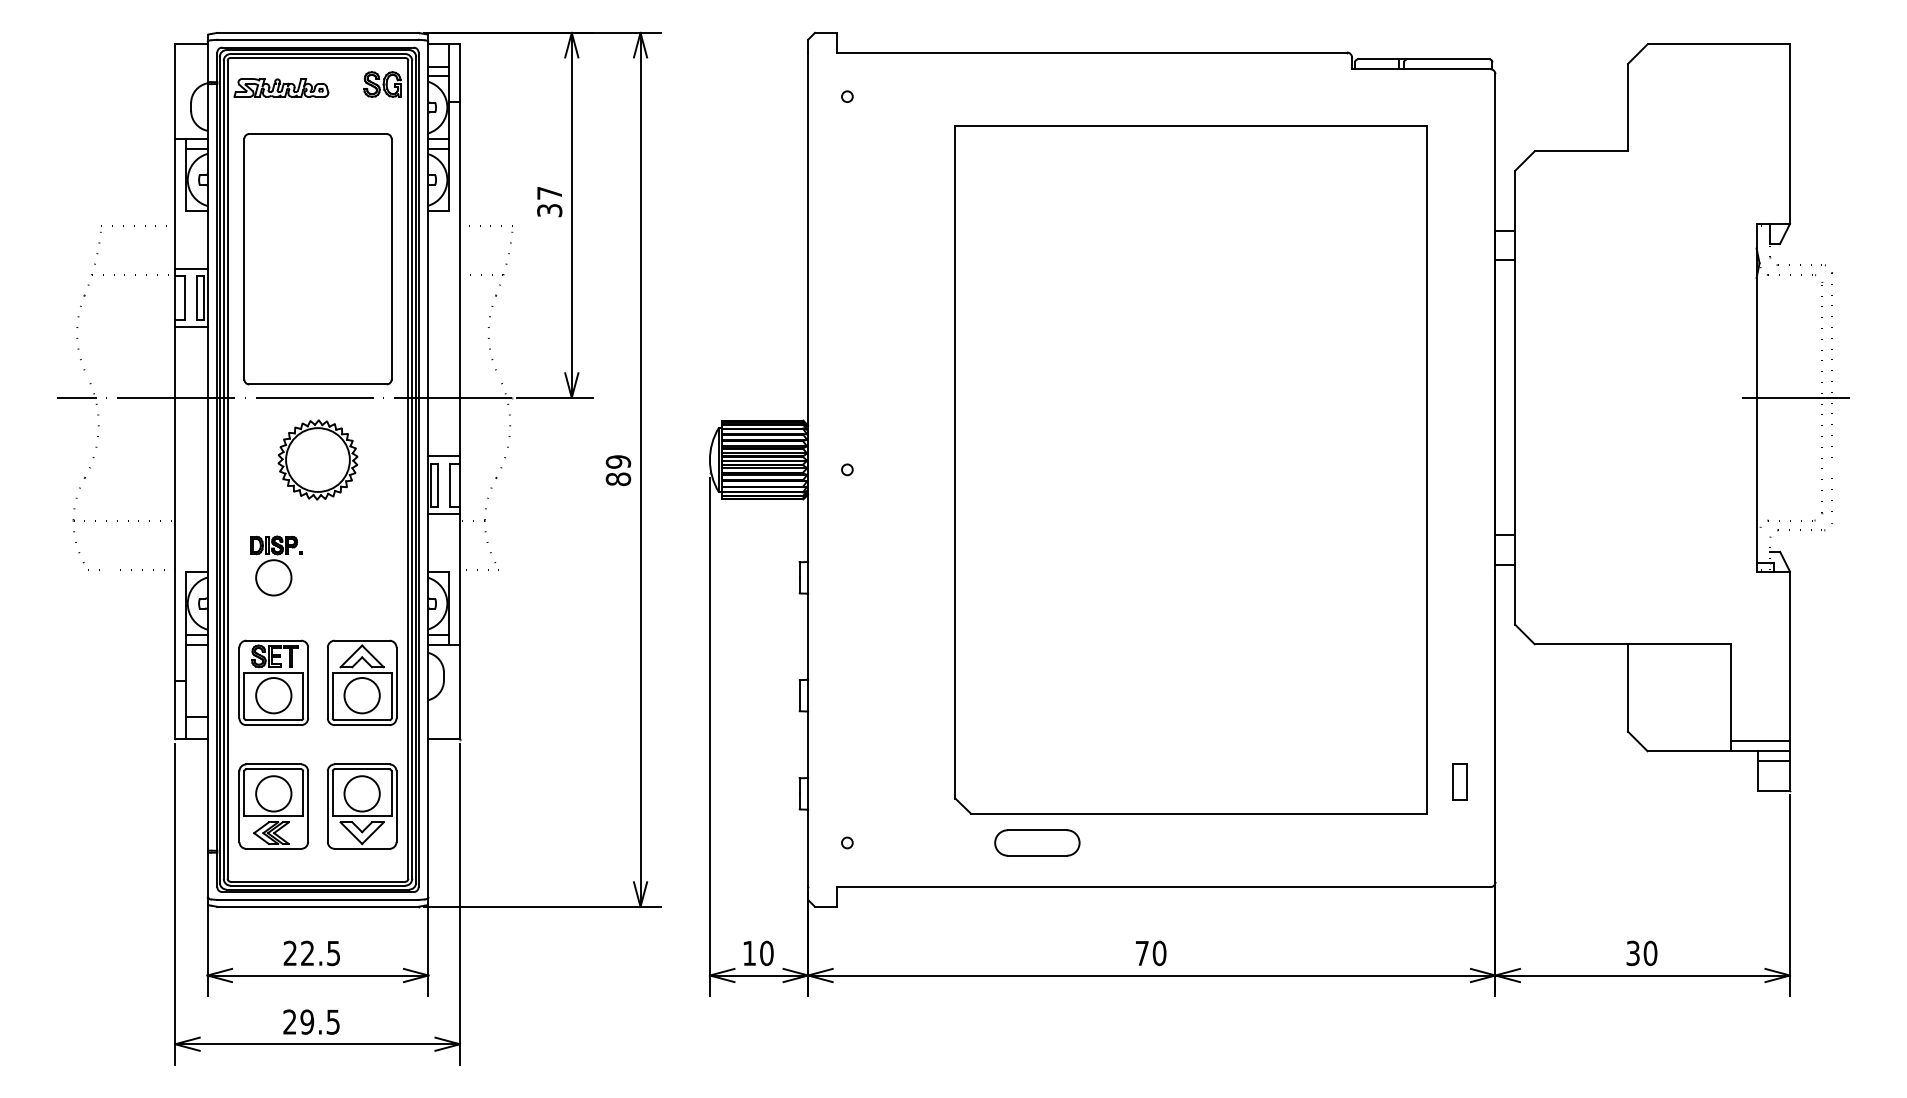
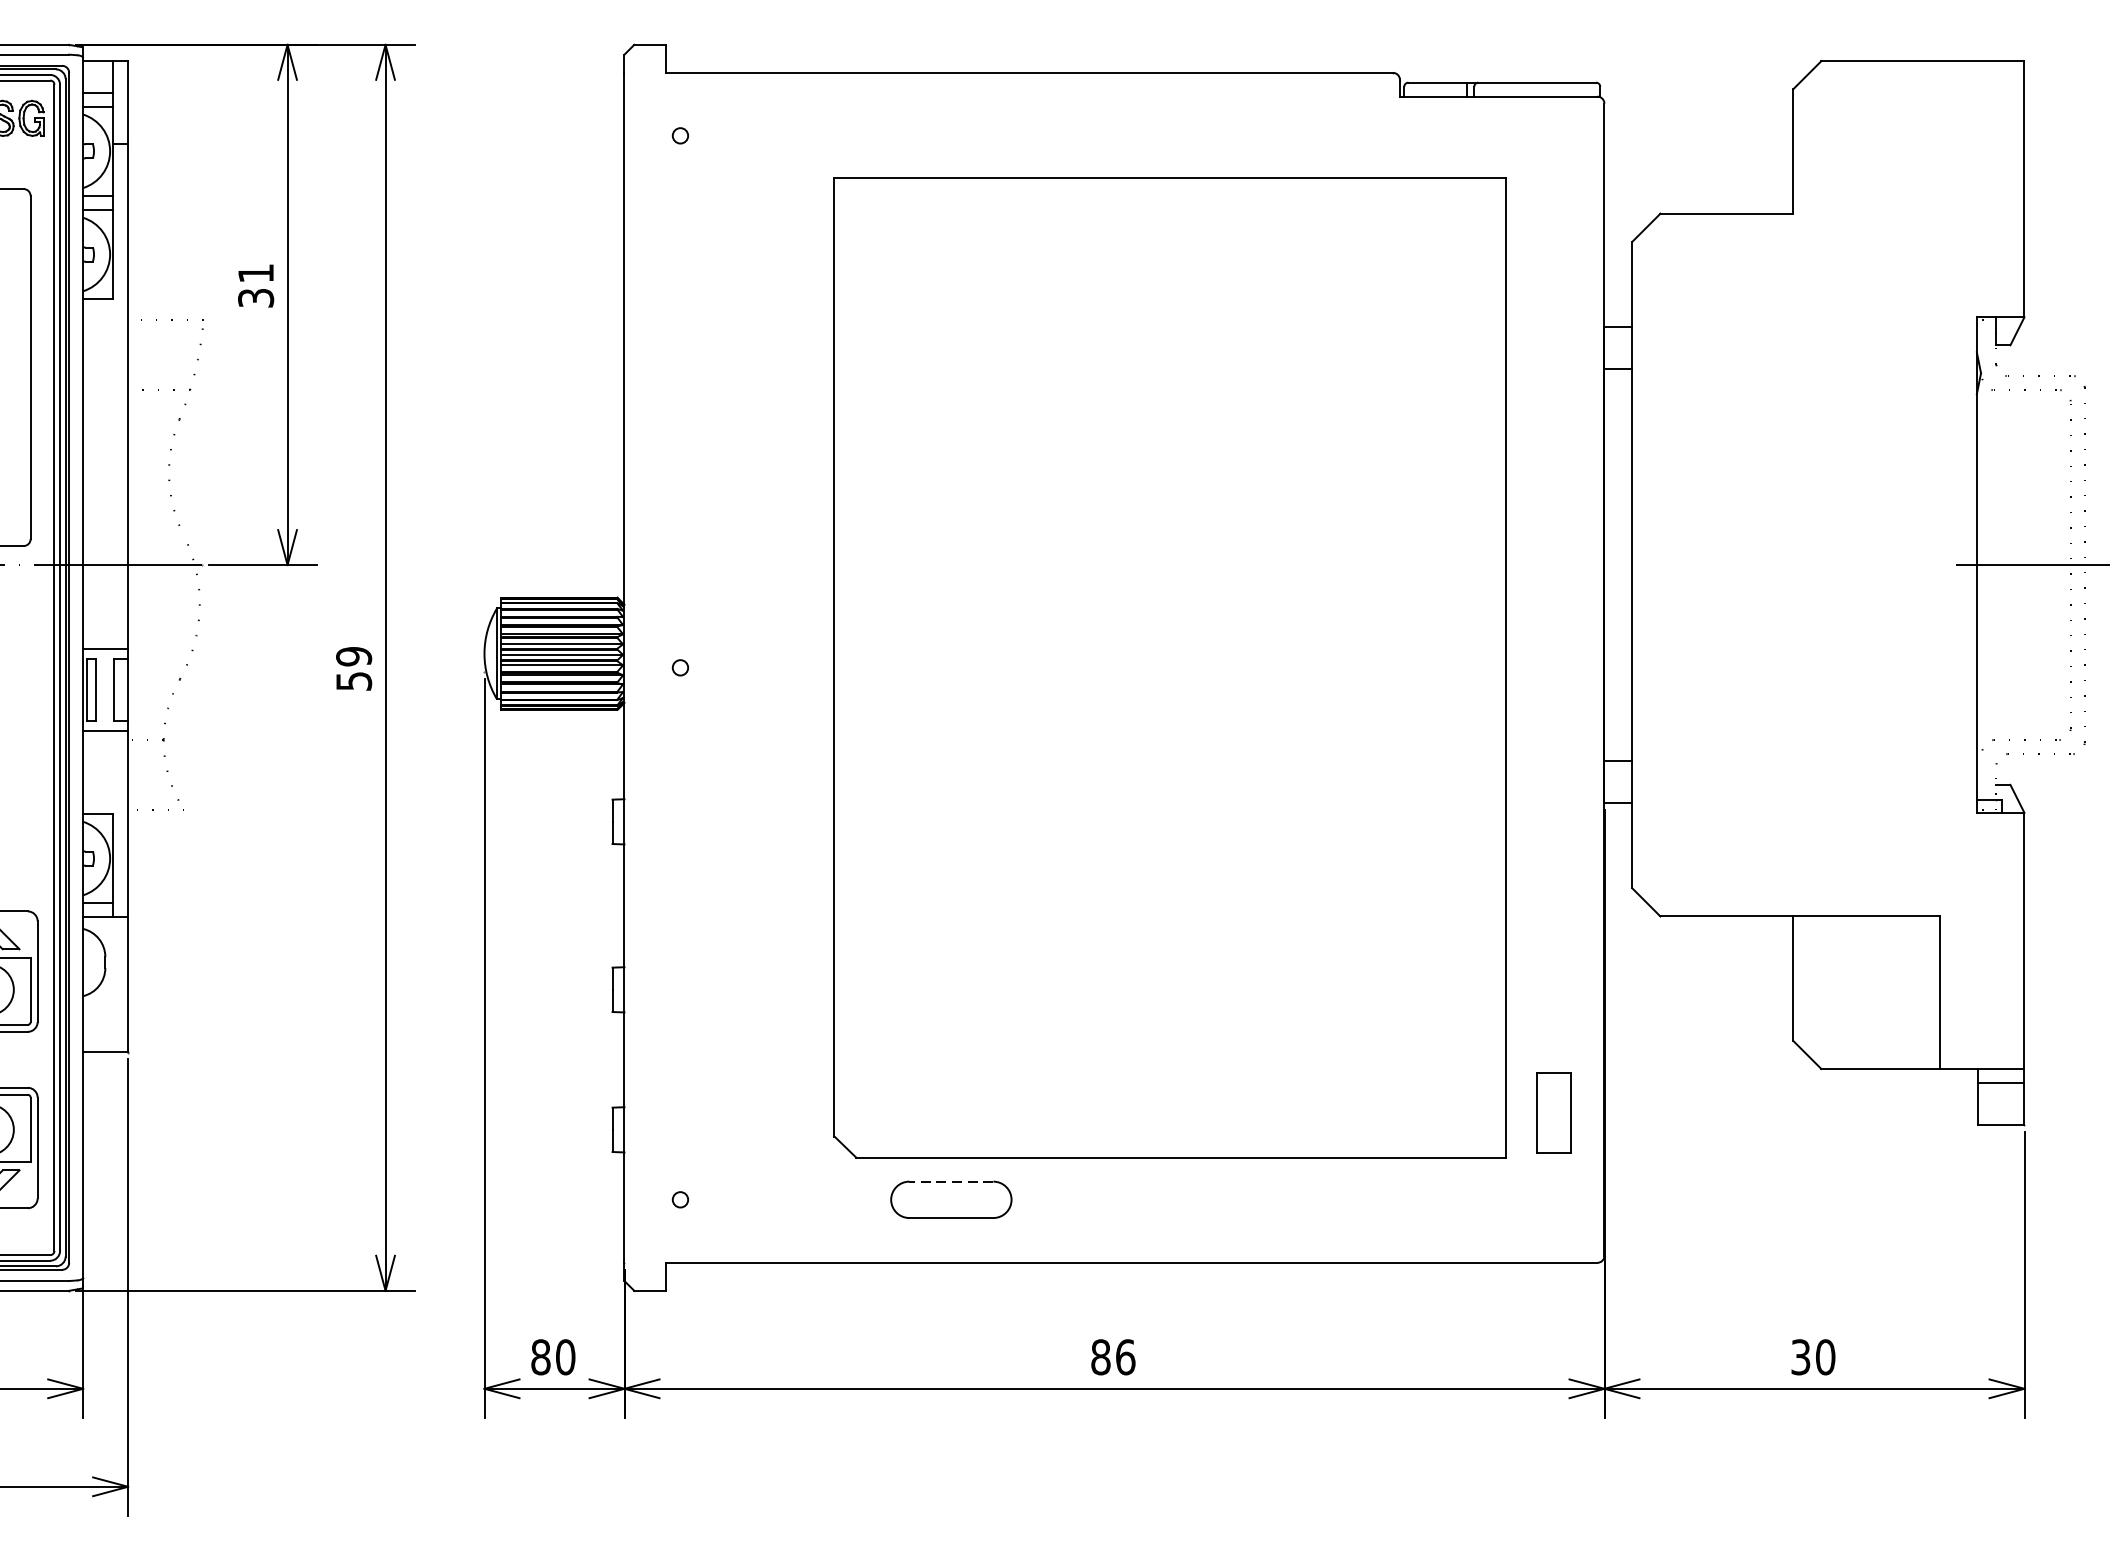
text: (549, 193) -> (255, 273), 37 -> 31
text: (618, 479) -> (354, 681), 89 -> 59
line: (1760, 741) -> (1982, 1055), removed
part: (1459, 781) -> (1553, 1112), size x1.6
line: (1036, 830) -> (950, 1182), solid -> dashed
text: (749, 953) -> (540, 1357), 10 -> 80
text: (1150, 953) -> (1112, 1357), 70 -> 86

